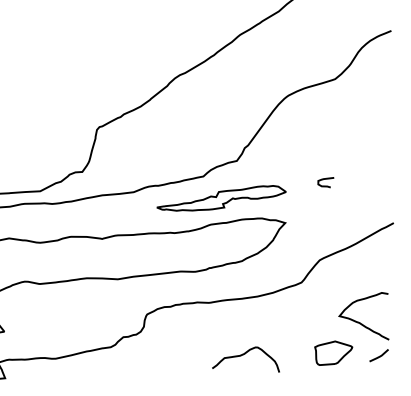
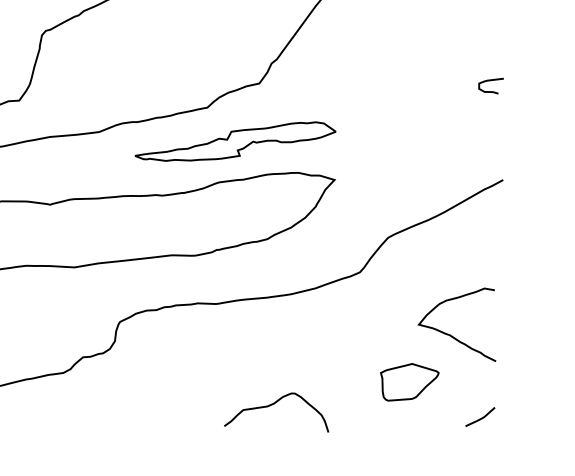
curve: (323, 180) -> (487, 82), moved
curve: (243, 355) -> (272, 405), moved
line: (379, 355) -> (480, 416), moved

